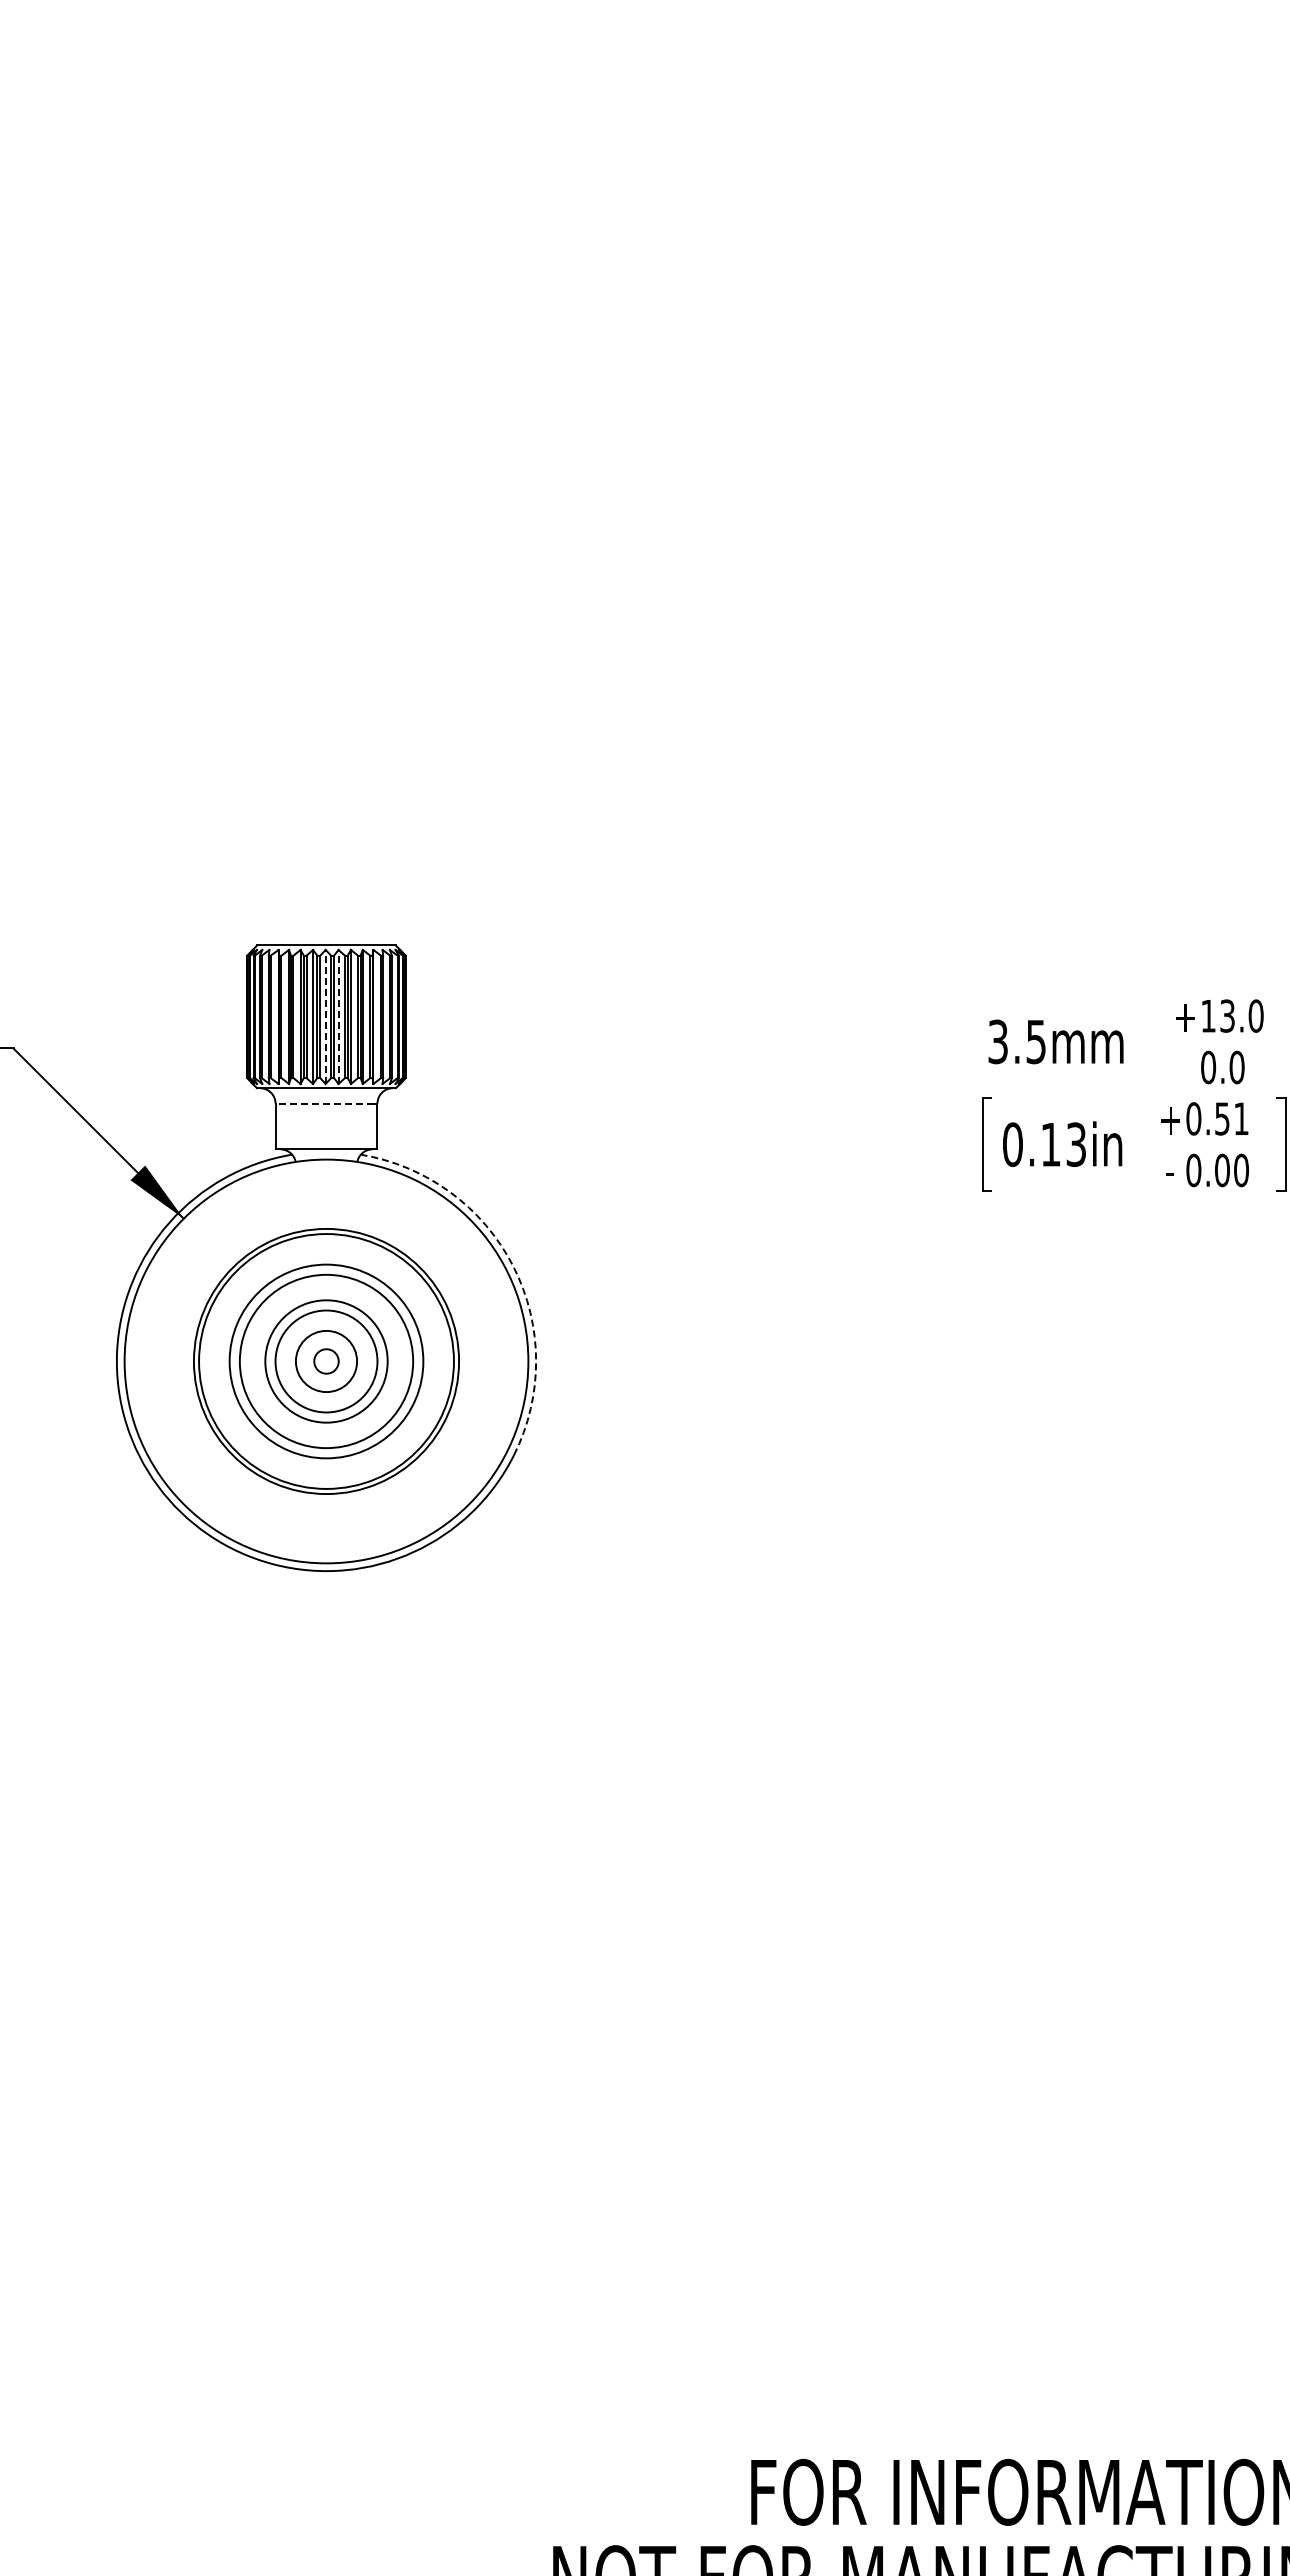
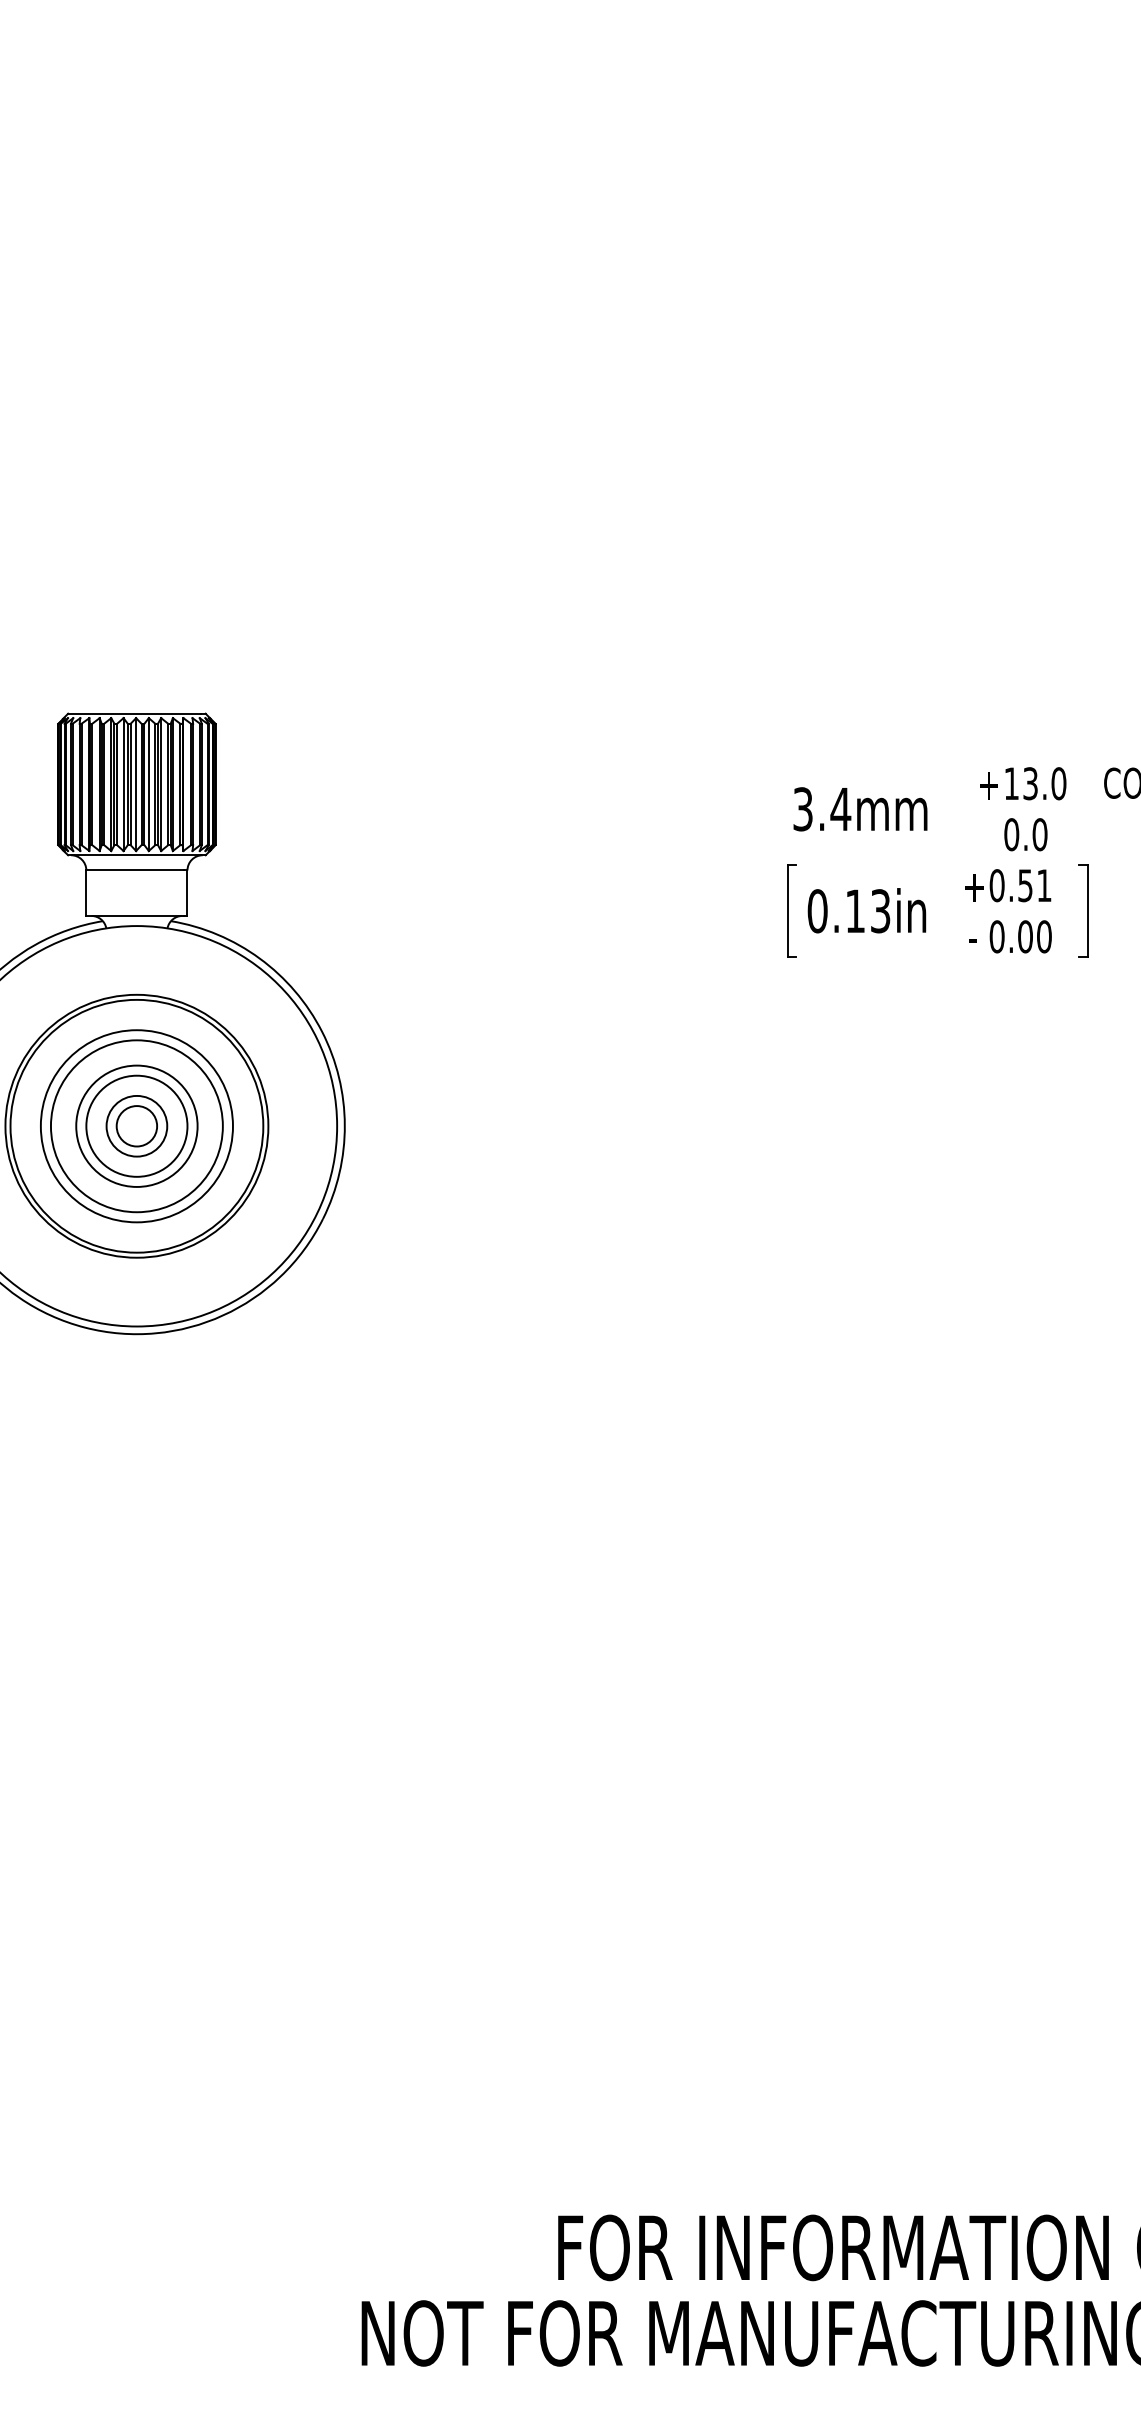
line: (325, 1016) -> (135, 784), dashed -> solid
line: (338, 1016) -> (148, 784), dashed -> solid
text: (1035, 1042) -> (840, 809), 3.5mm -> 3.4mm
line: (324, 1103) -> (134, 870), dashed -> solid
arc: (513, 1266) -> (322, 1032), dashed -> solid
circle: (326, 1361) -> (136, 1126), size x1.67

